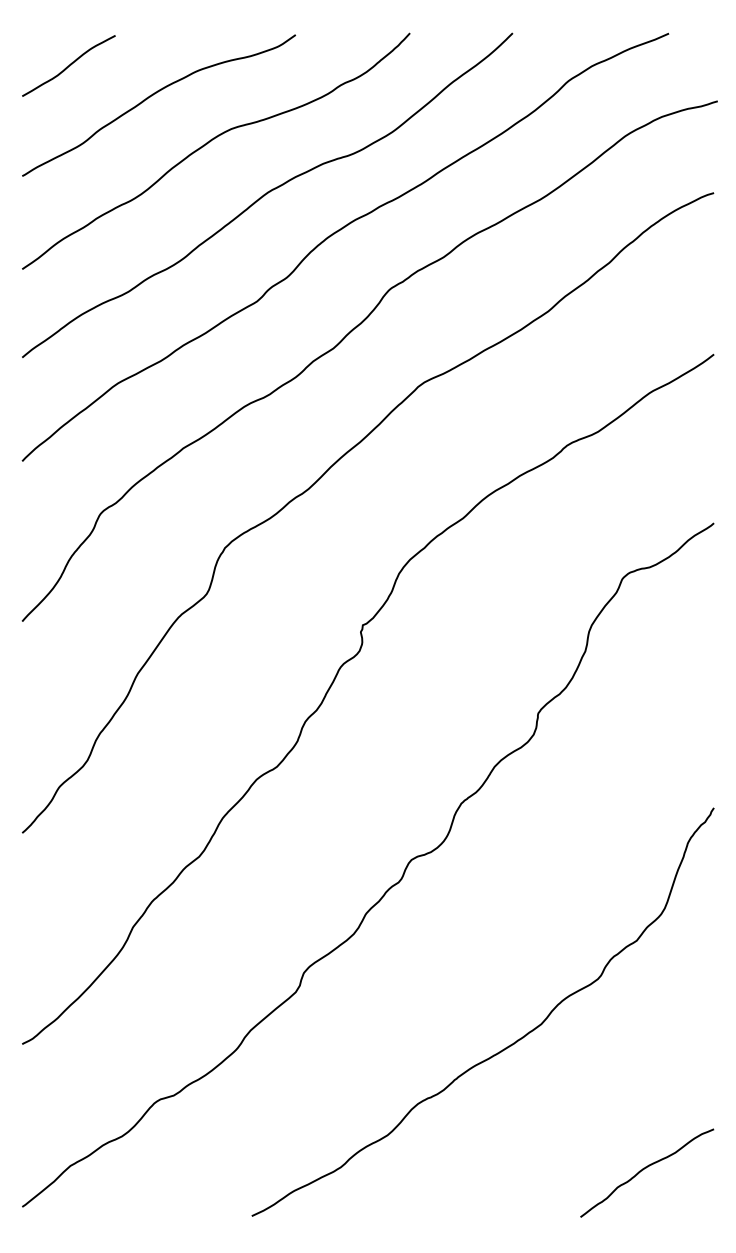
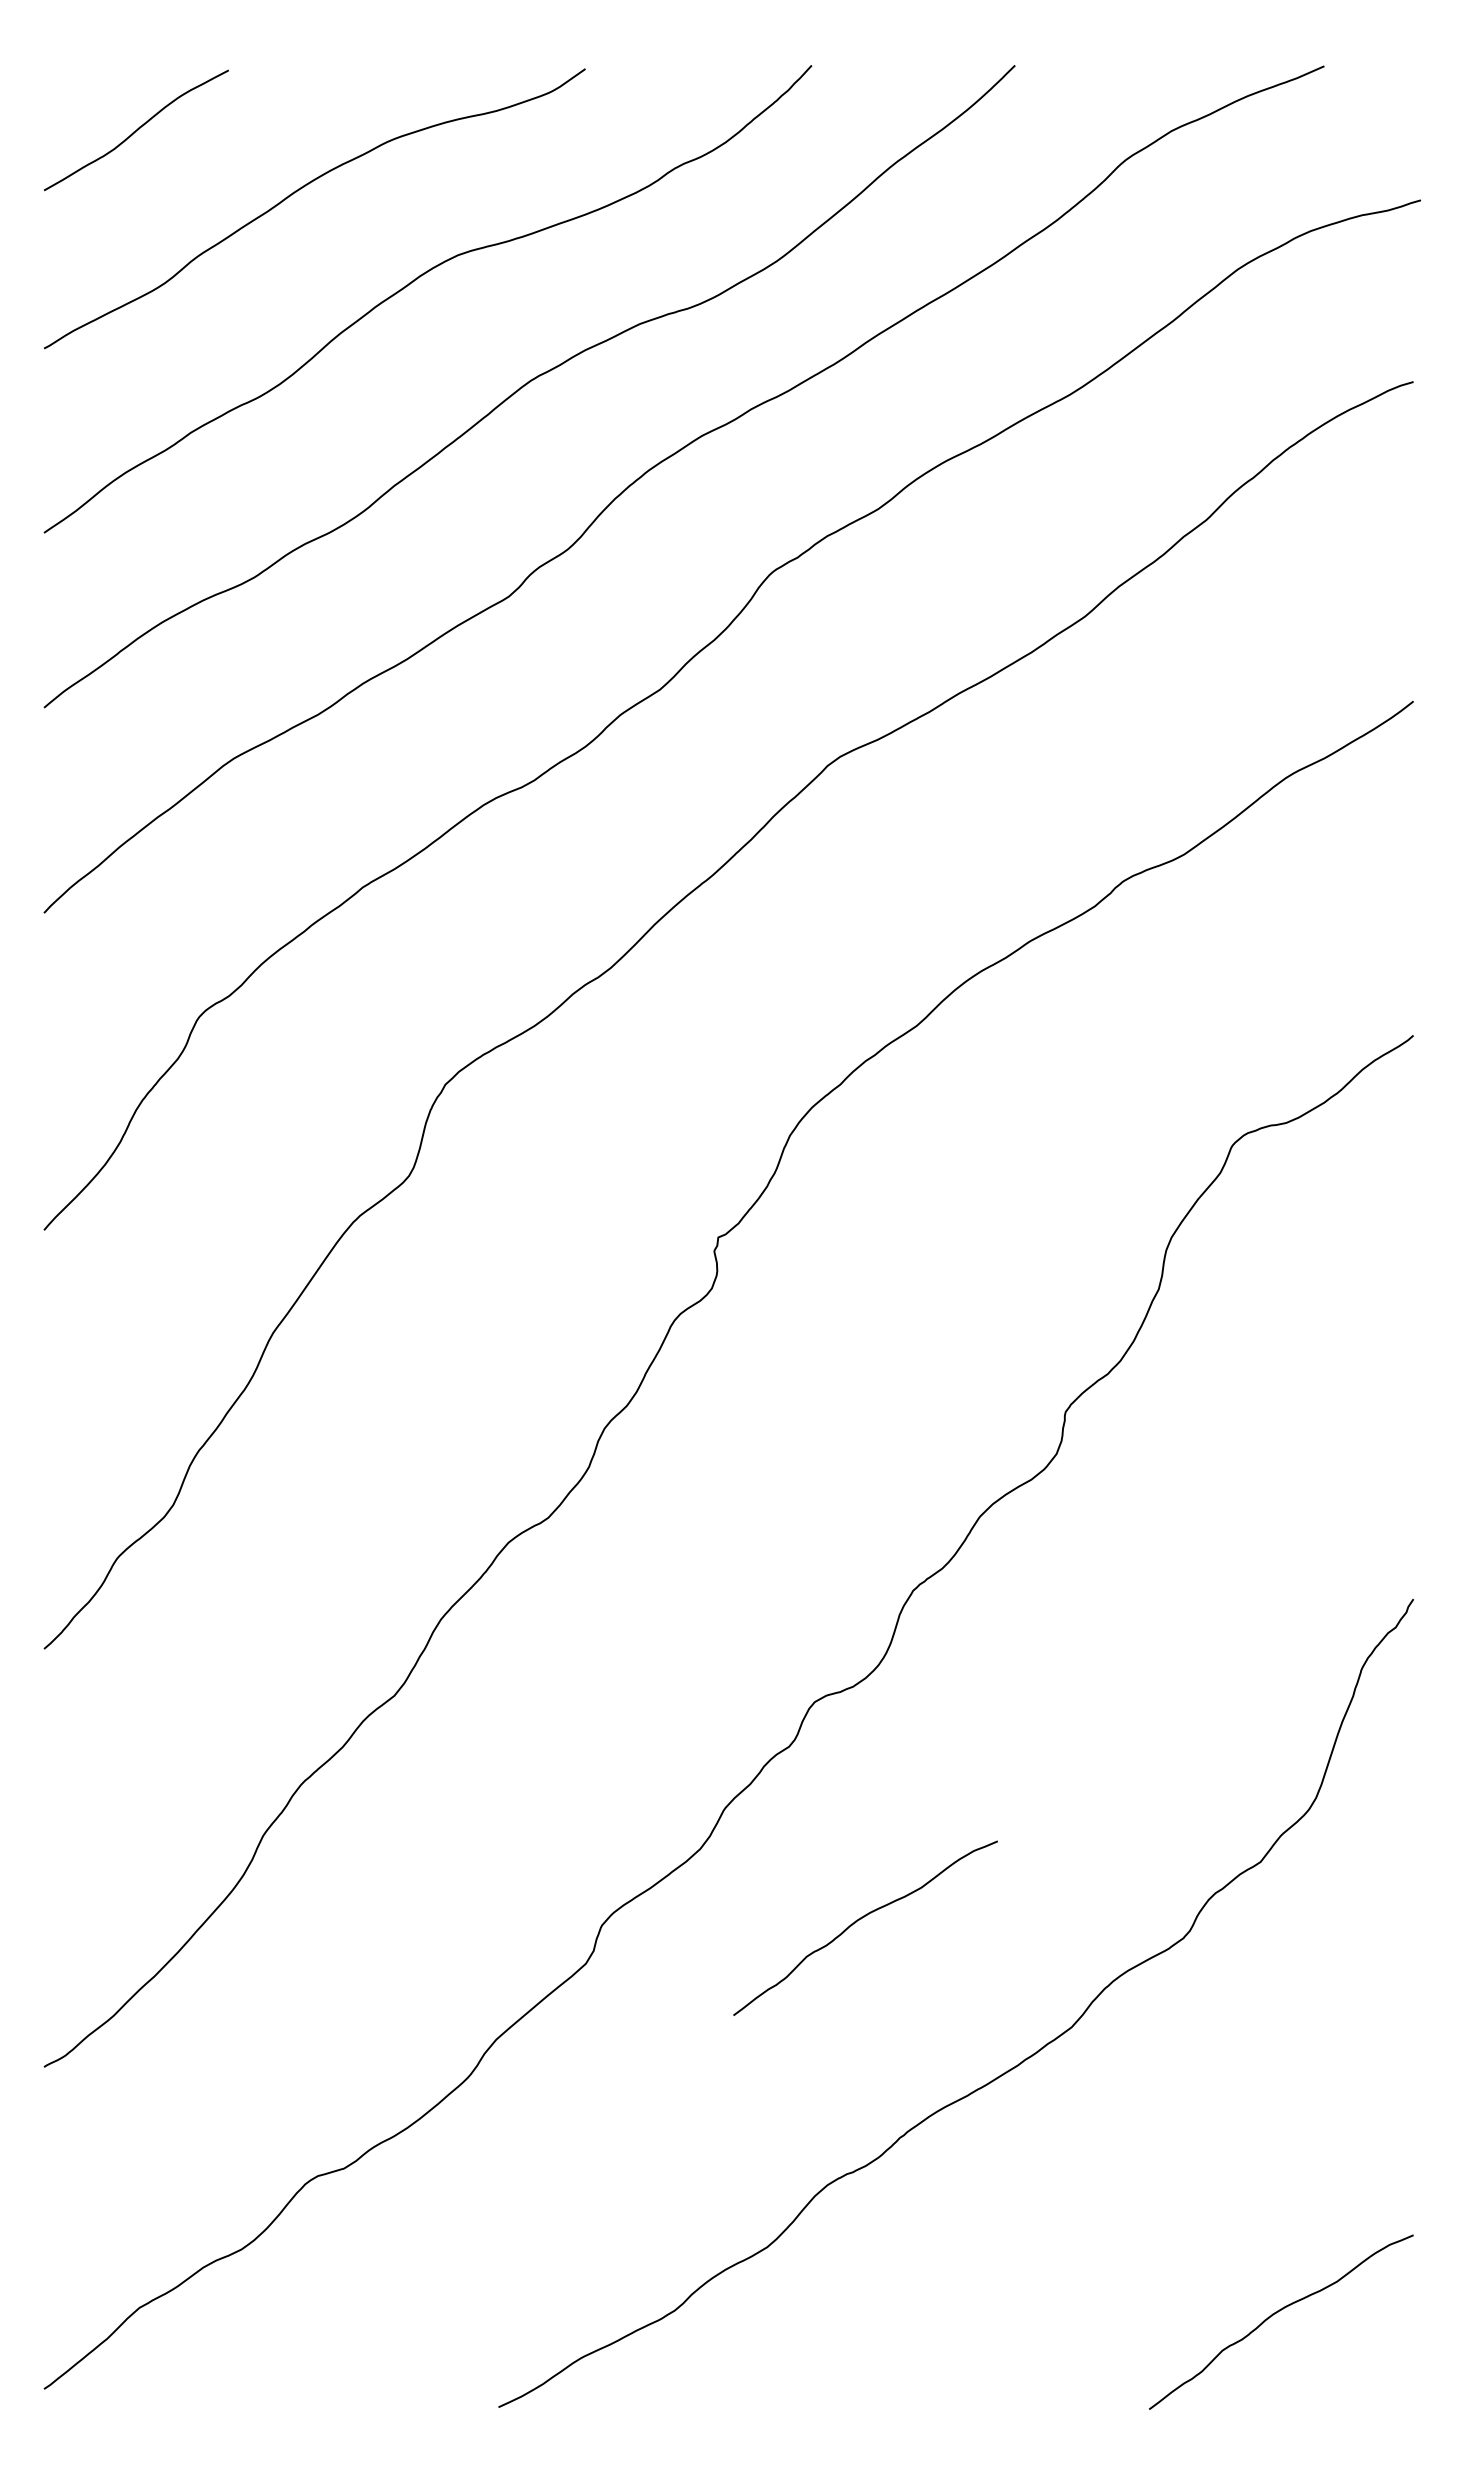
curve: (436, 969) -> (864, 1919), added

